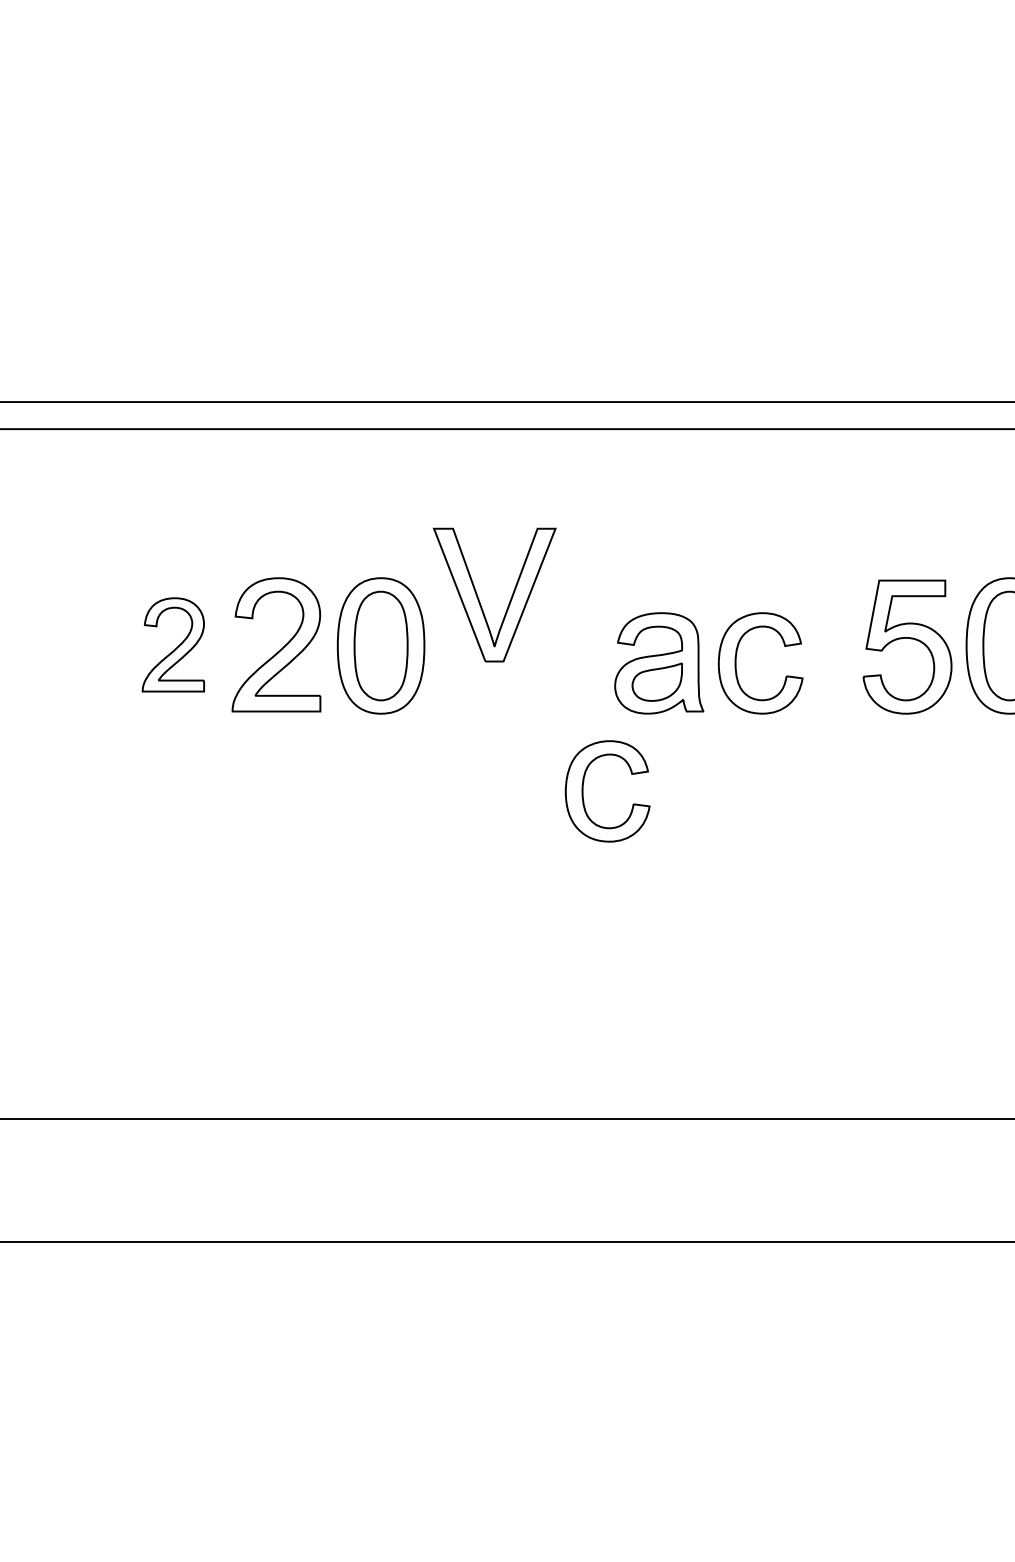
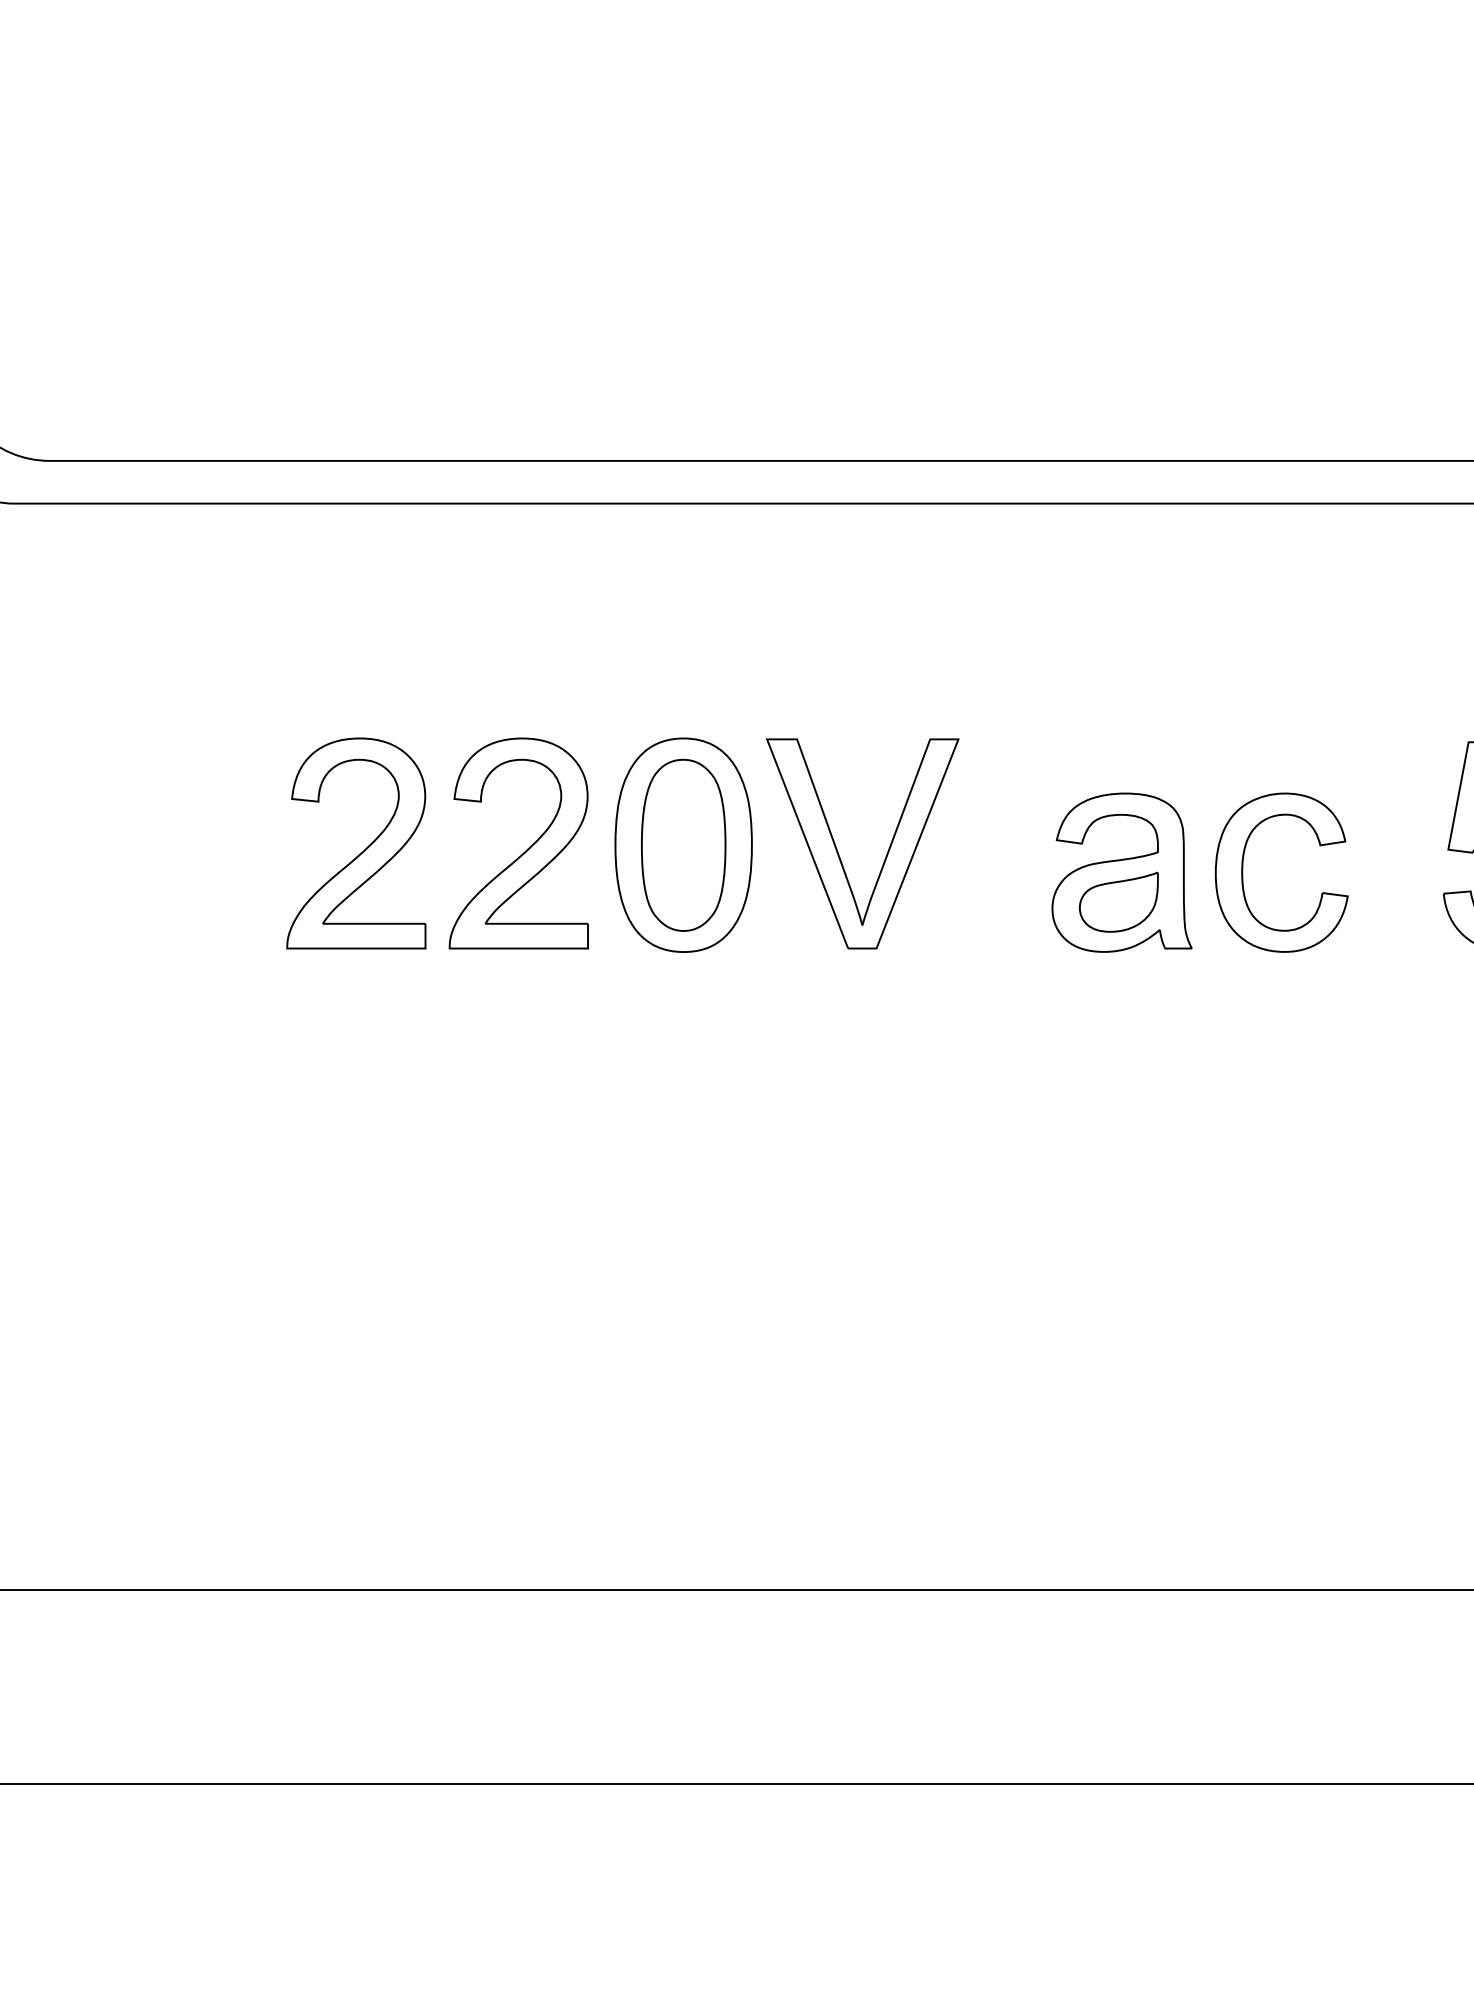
part: (480, 601) -> (840, 853), moved
part: (173, 644) -> (356, 842), size x1.43
part: (583, 791) -> (1002, 1074), removed

